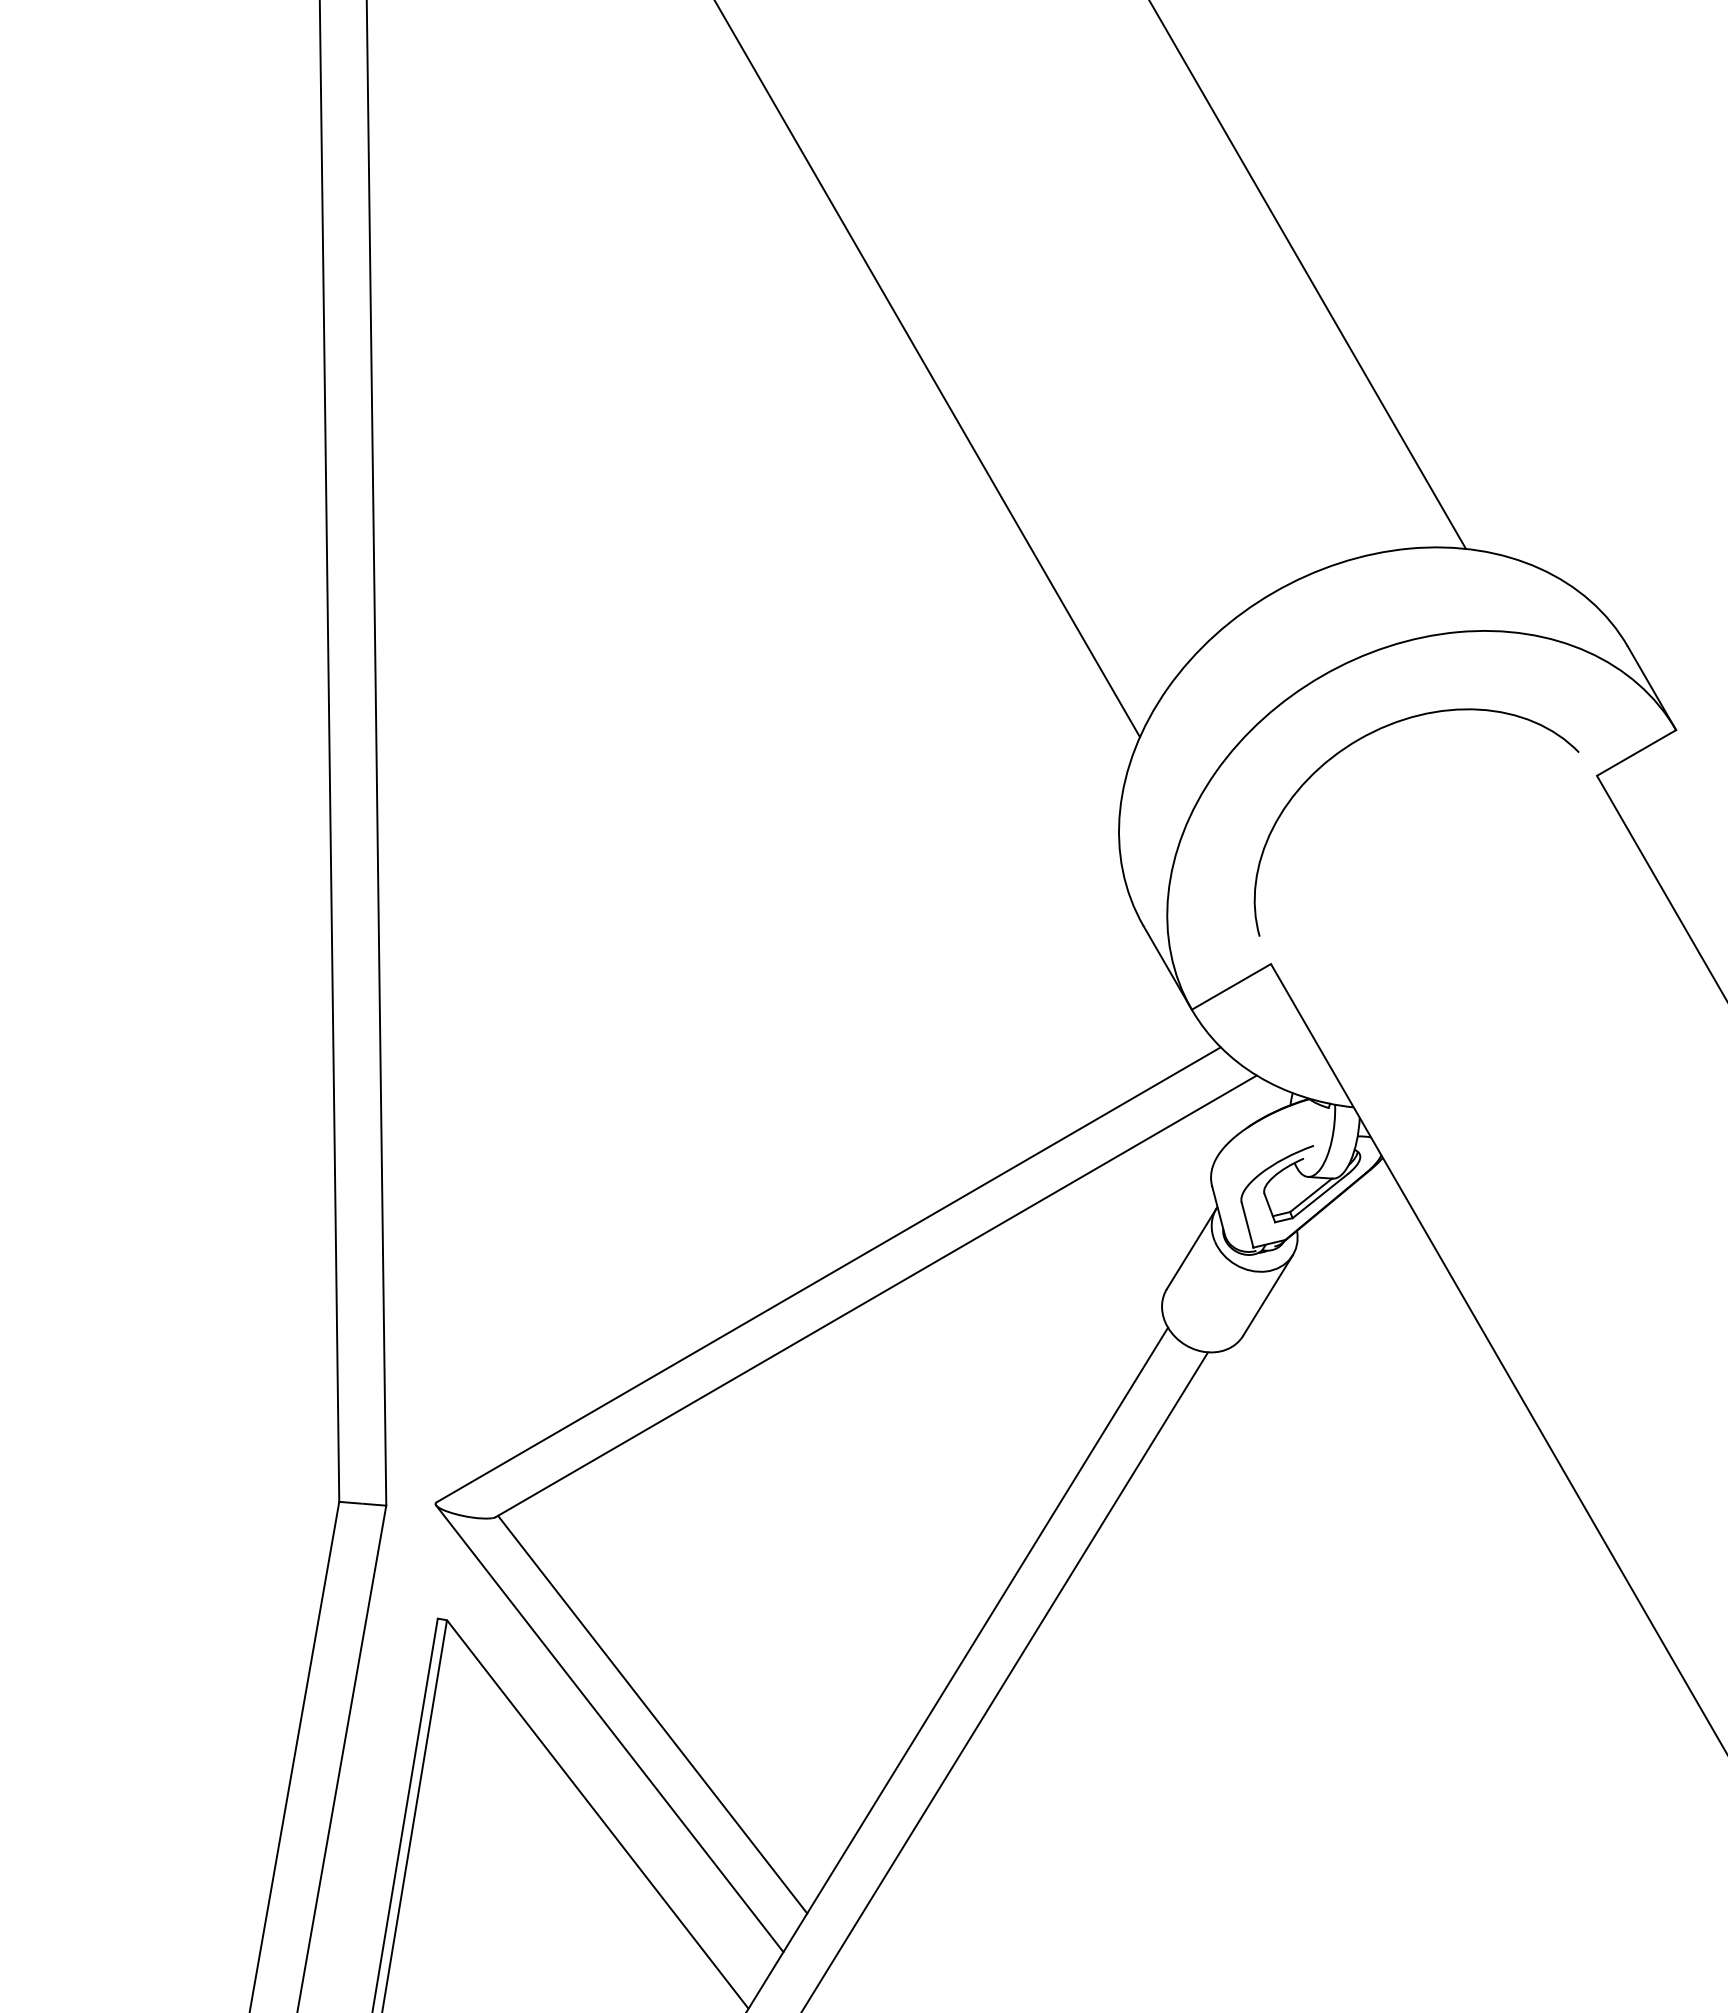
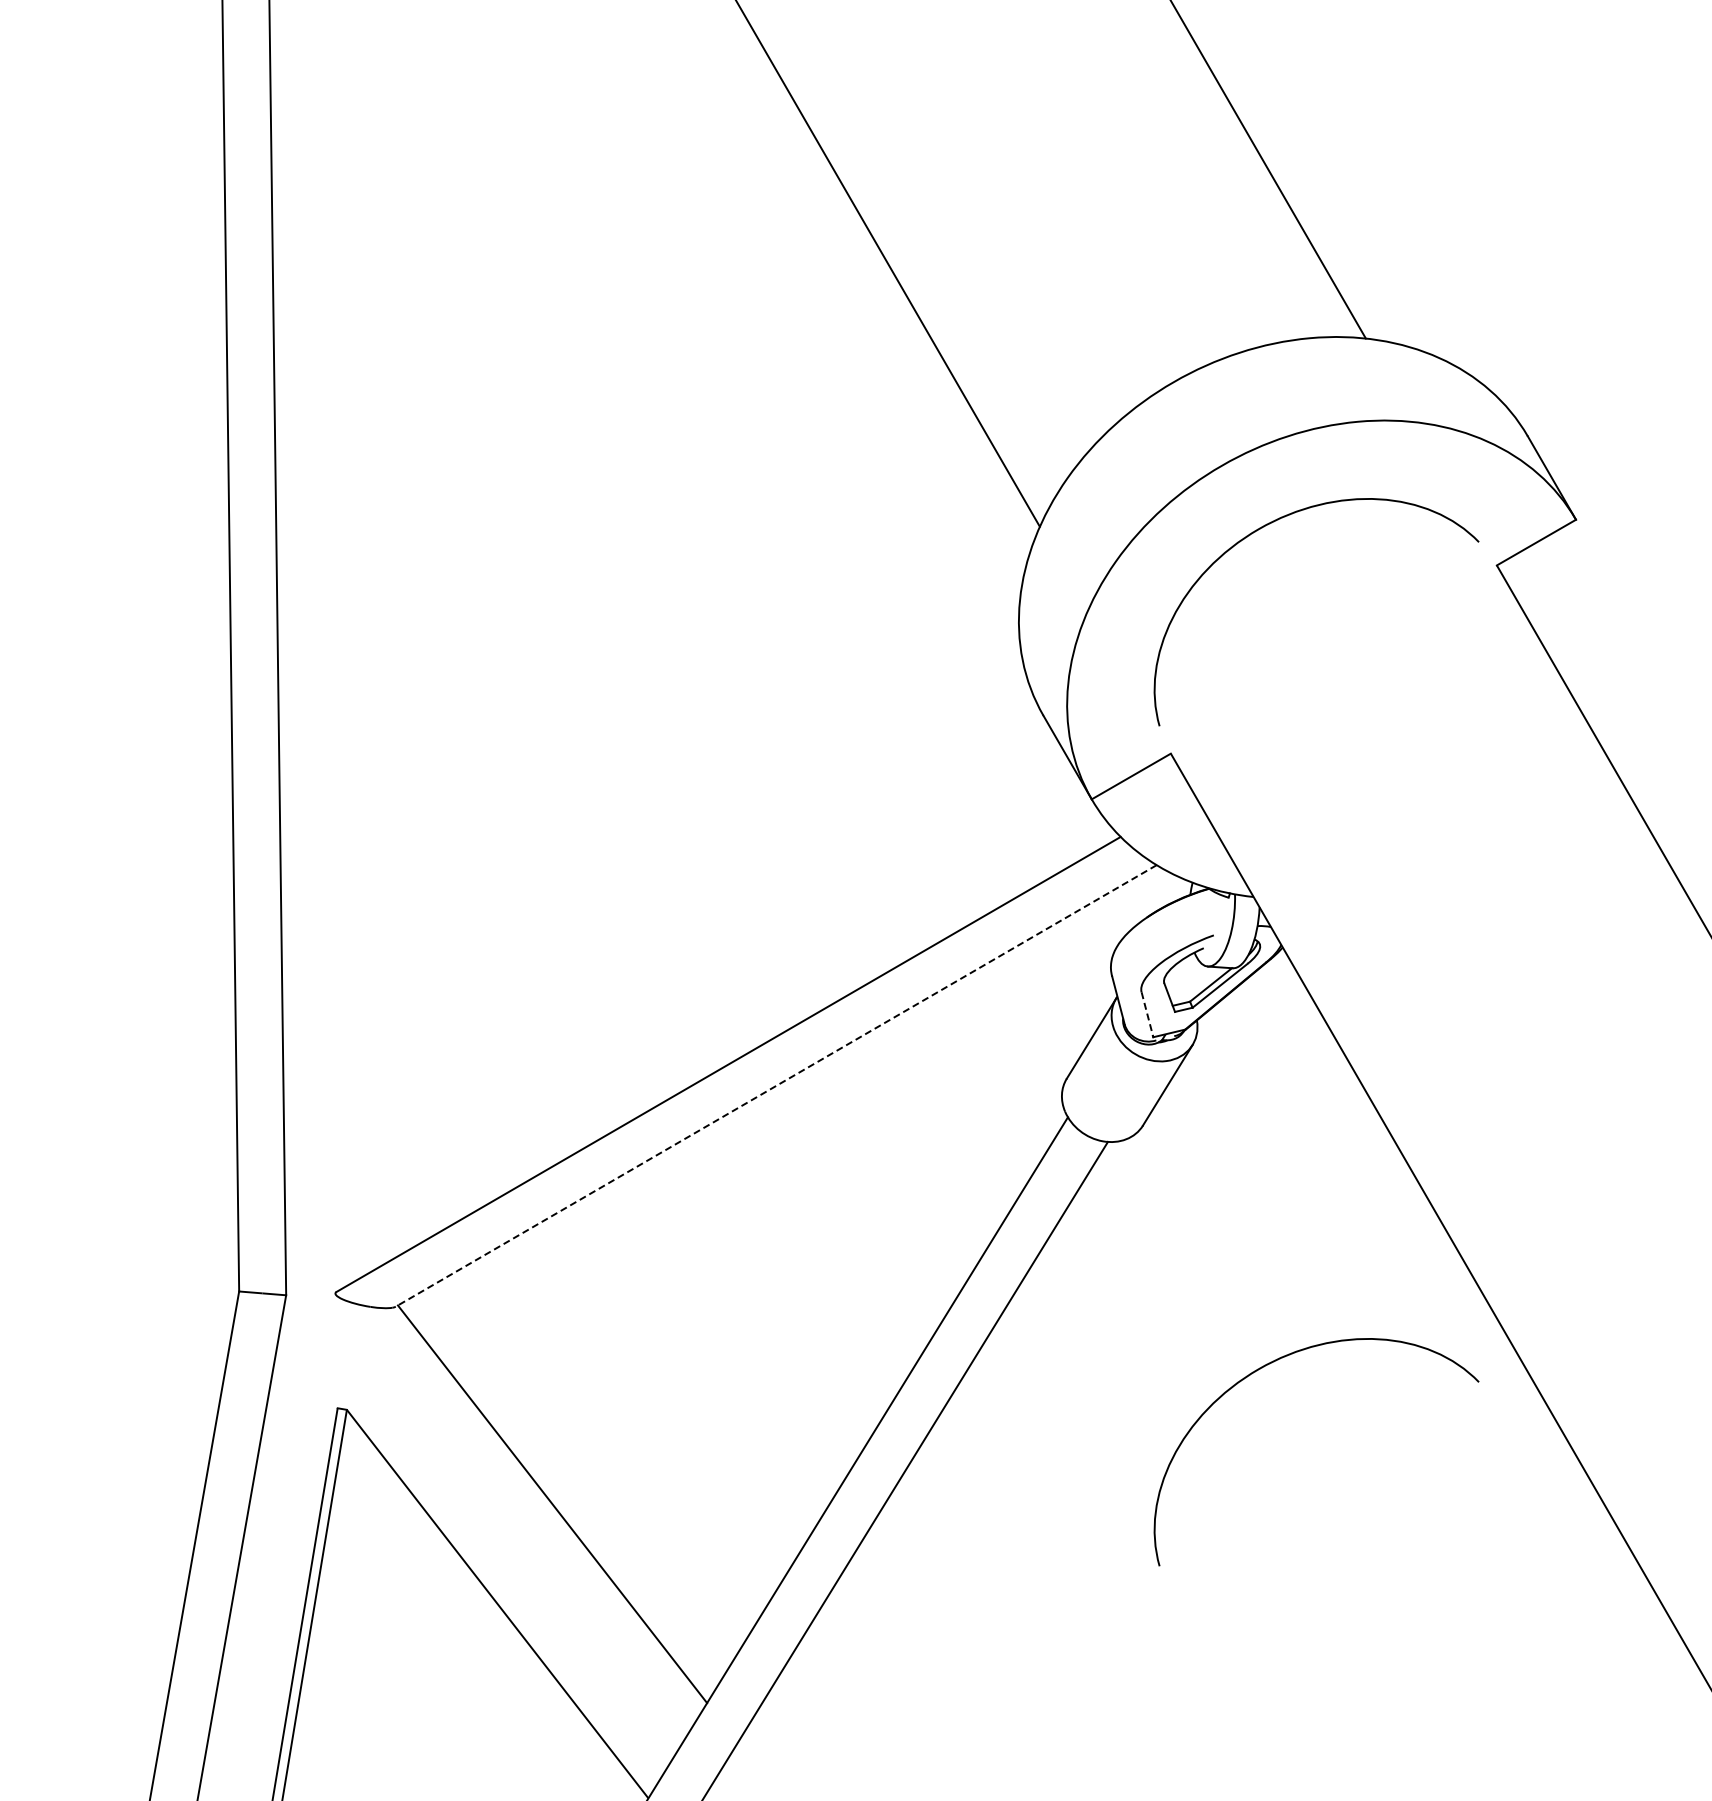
line: (1247, 1225) -> (1147, 1015), solid -> dashed
line: (876, 1296) -> (776, 1086), solid -> dashed
curve: (1379, 1570) -> (1279, 1360), added
line: (609, 1728) -> (509, 1518), removed

